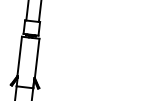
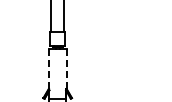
line: (19, 55) -> (48, 68), solid -> dashed
line: (37, 58) -> (66, 68), solid -> dashed

